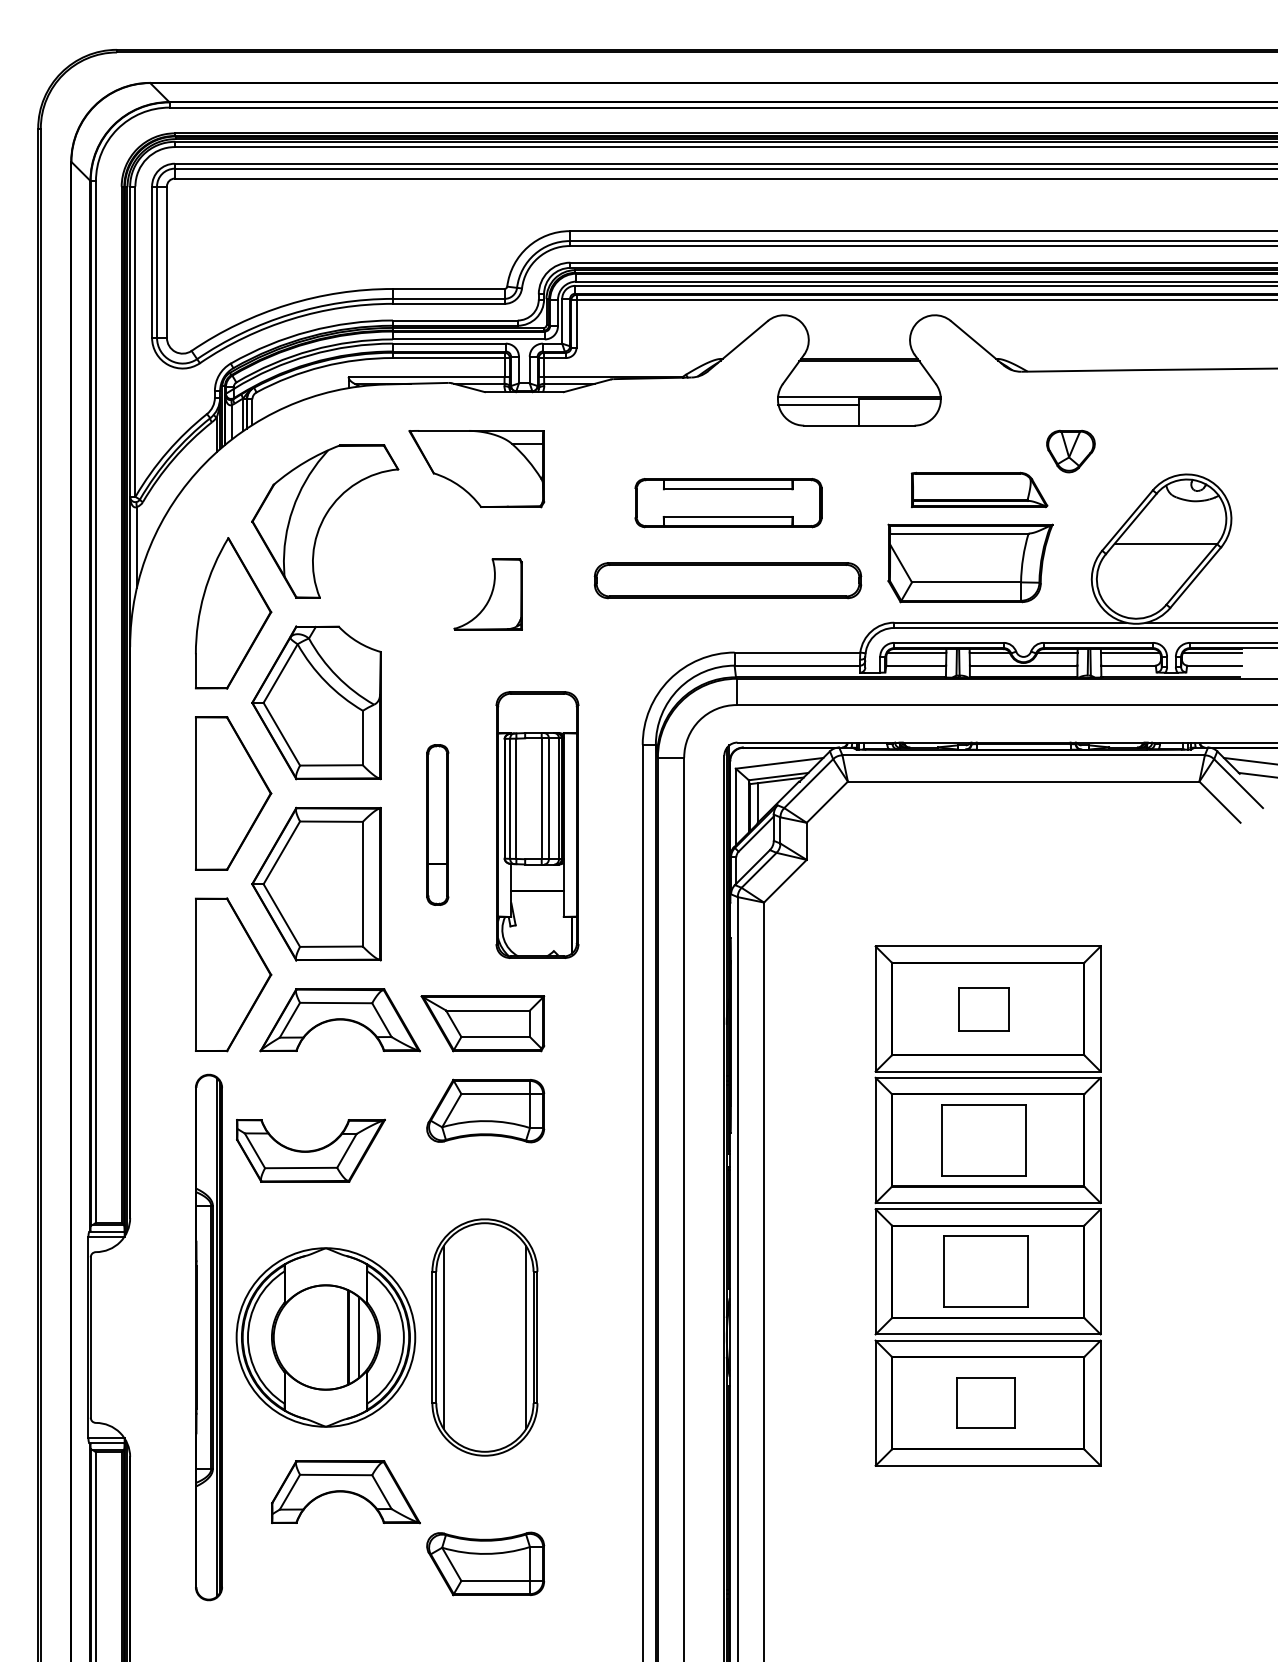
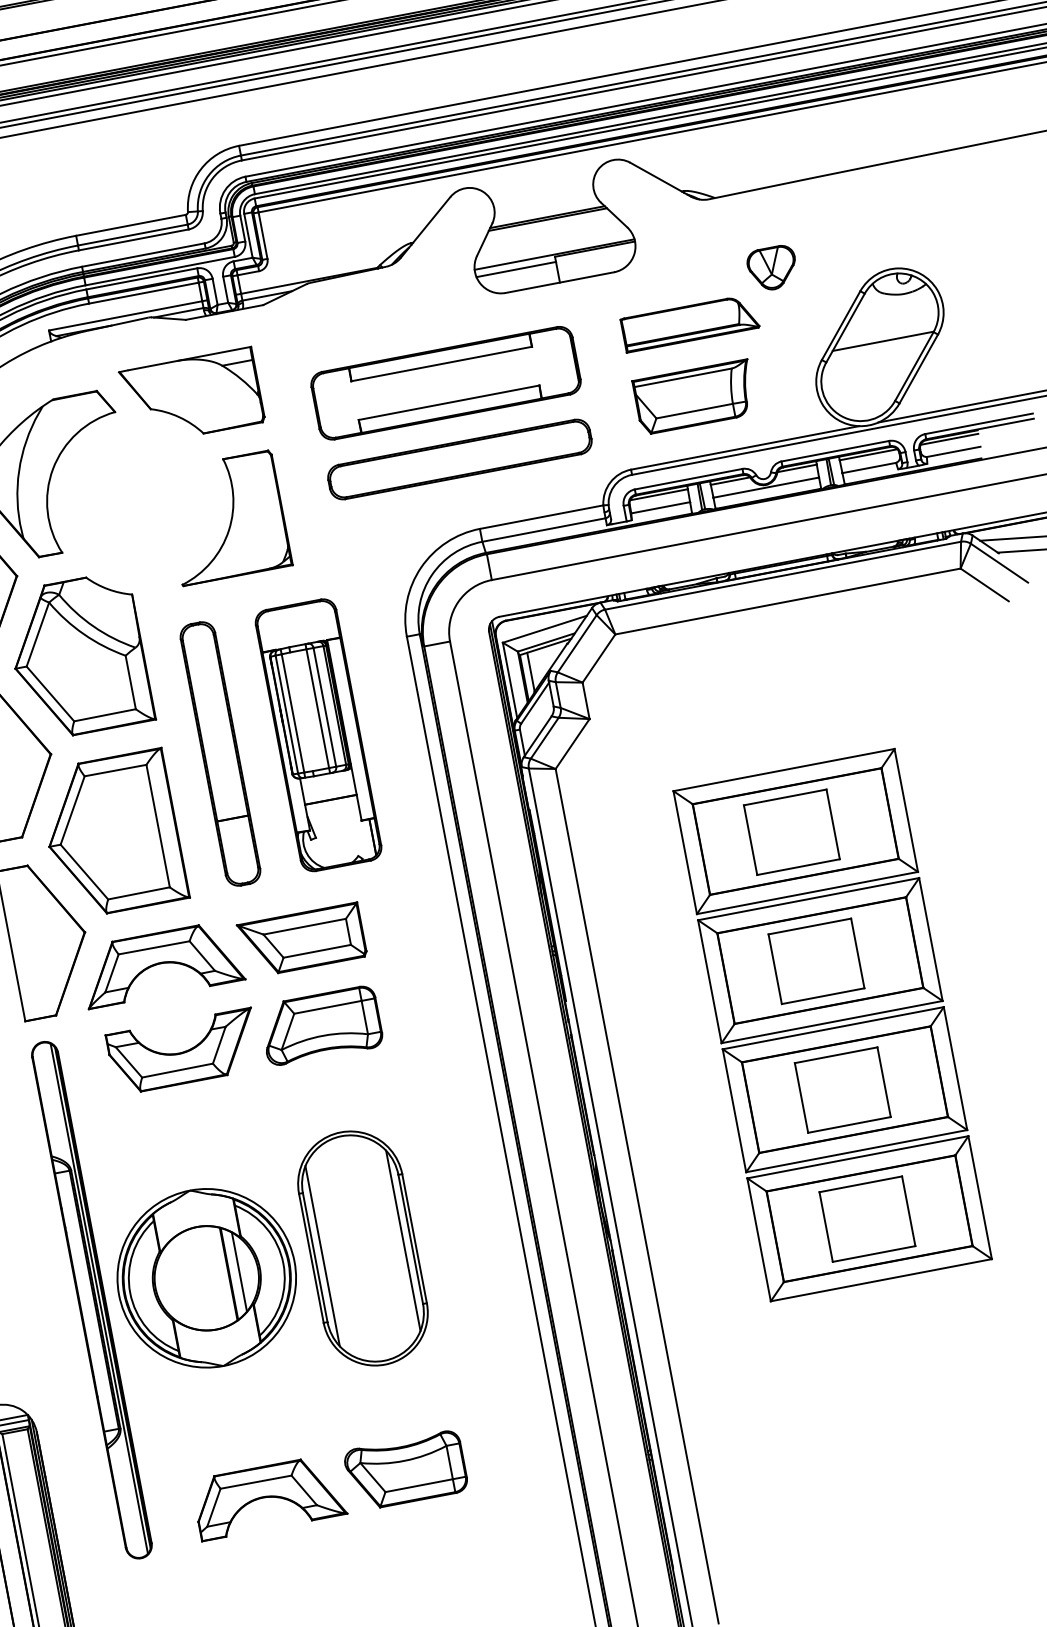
part: (728, 502) -> (445, 382), size x1.43
part: (970, 563) -> (694, 397), size x0.71
part: (488, 594) -> (227, 517), size x1.67
part: (437, 824) -> (220, 753), size x1.67
part: (983, 1009) -> (791, 832), size x1.67
part: (310, 1150) -> (183, 1051), moved
part: (985, 1403) -> (867, 1219), size x1.43
part: (345, 1492) -> (268, 1497), moved

